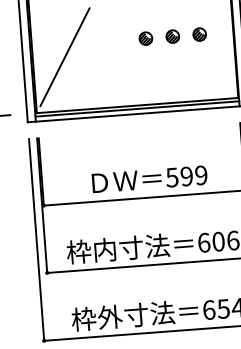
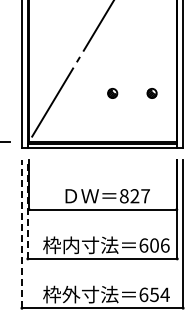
part: (171, 36) -> (131, 93), removed
text: (186, 176) -> (134, 196), 599 -> 827
line: (41, 205) -> (27, 209), solid -> dashed
line: (36, 240) -> (21, 234), solid -> dashed

